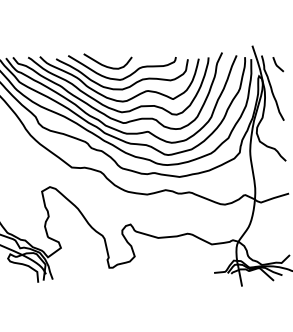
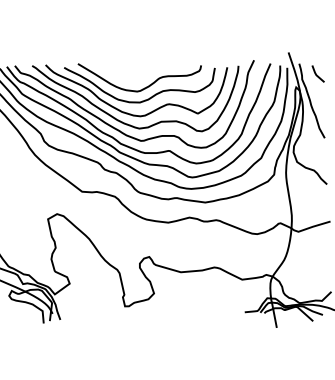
curve: (106, 65) -> (121, 75), removed

